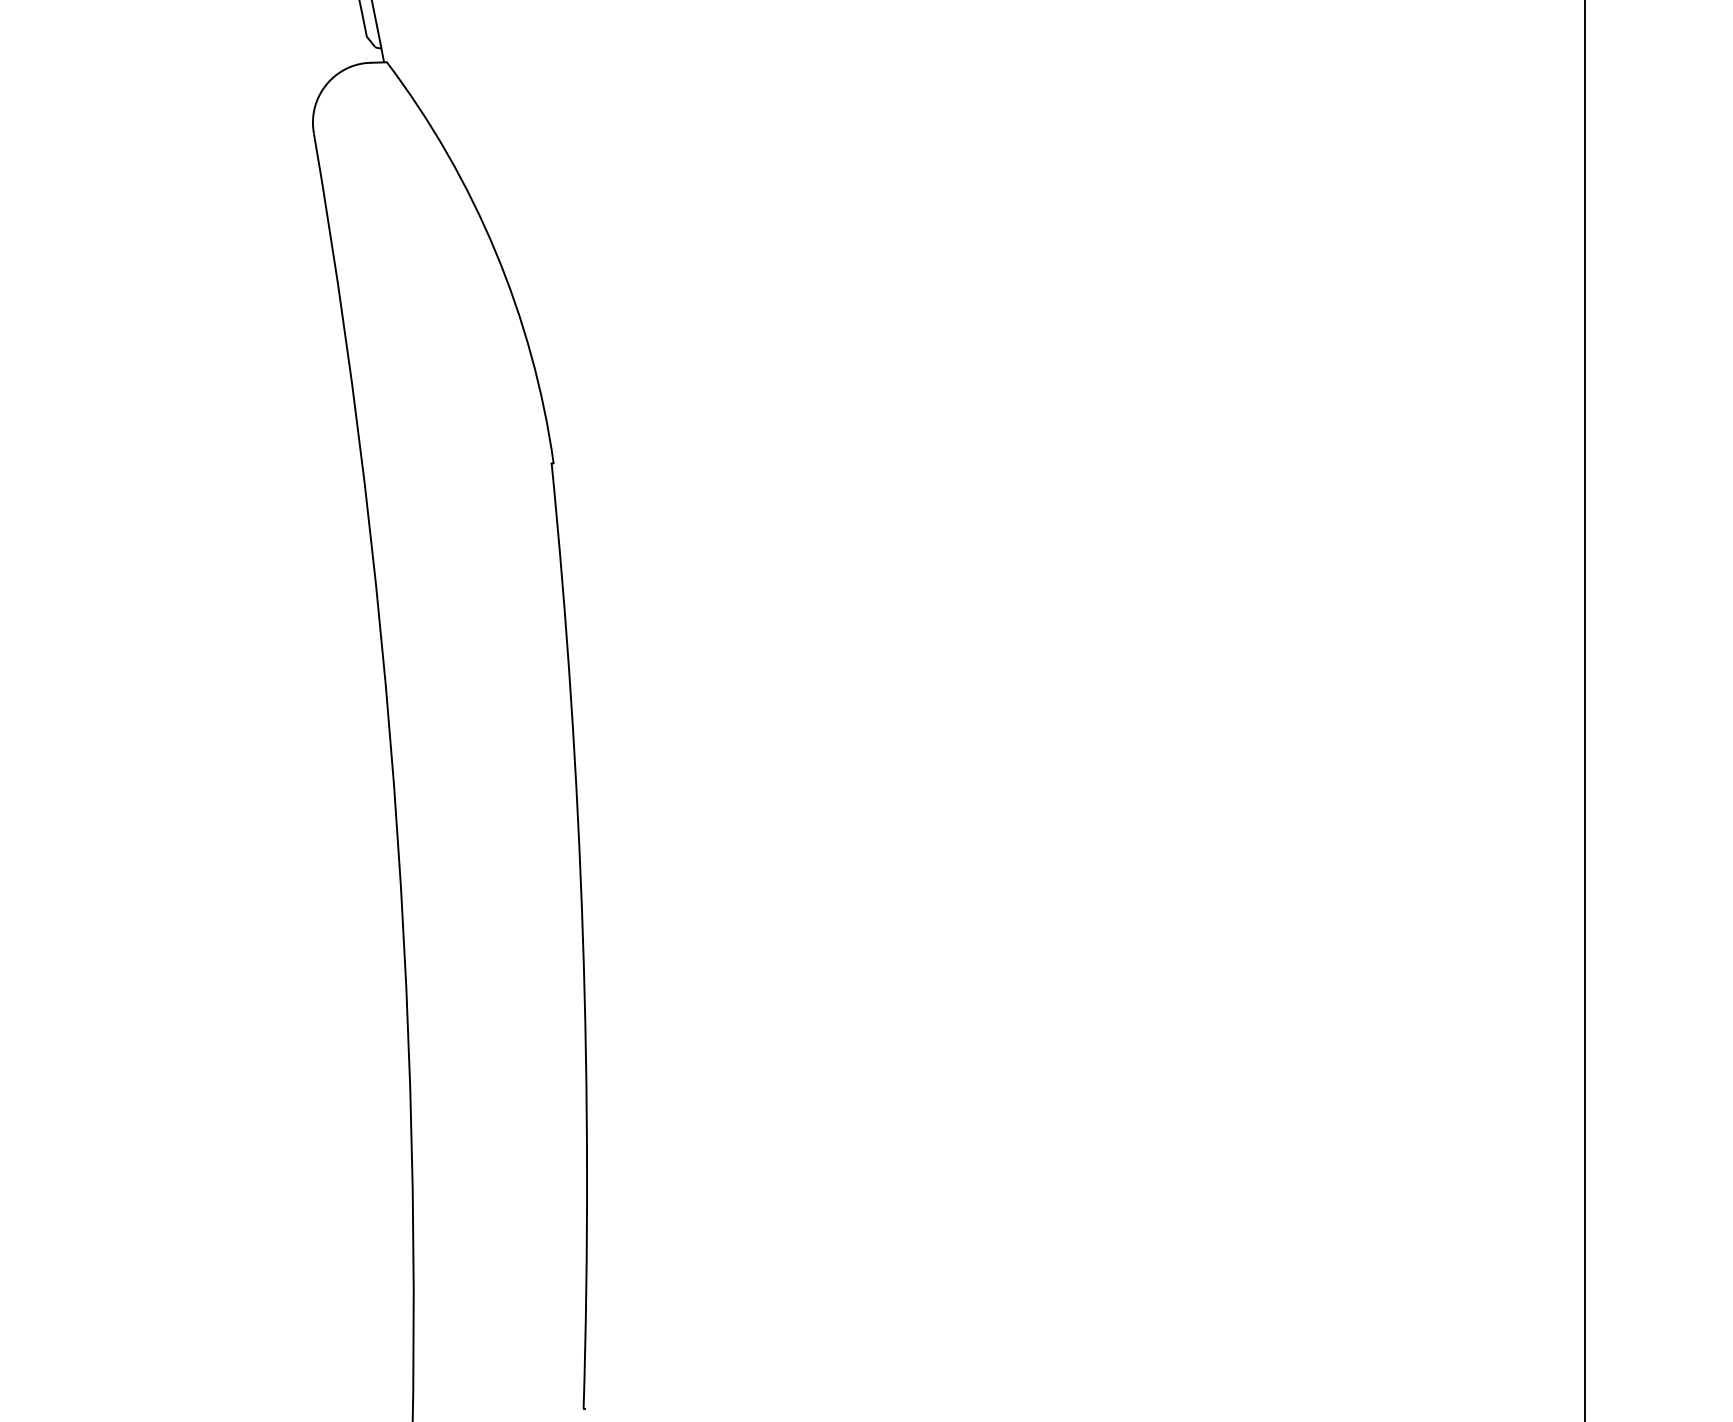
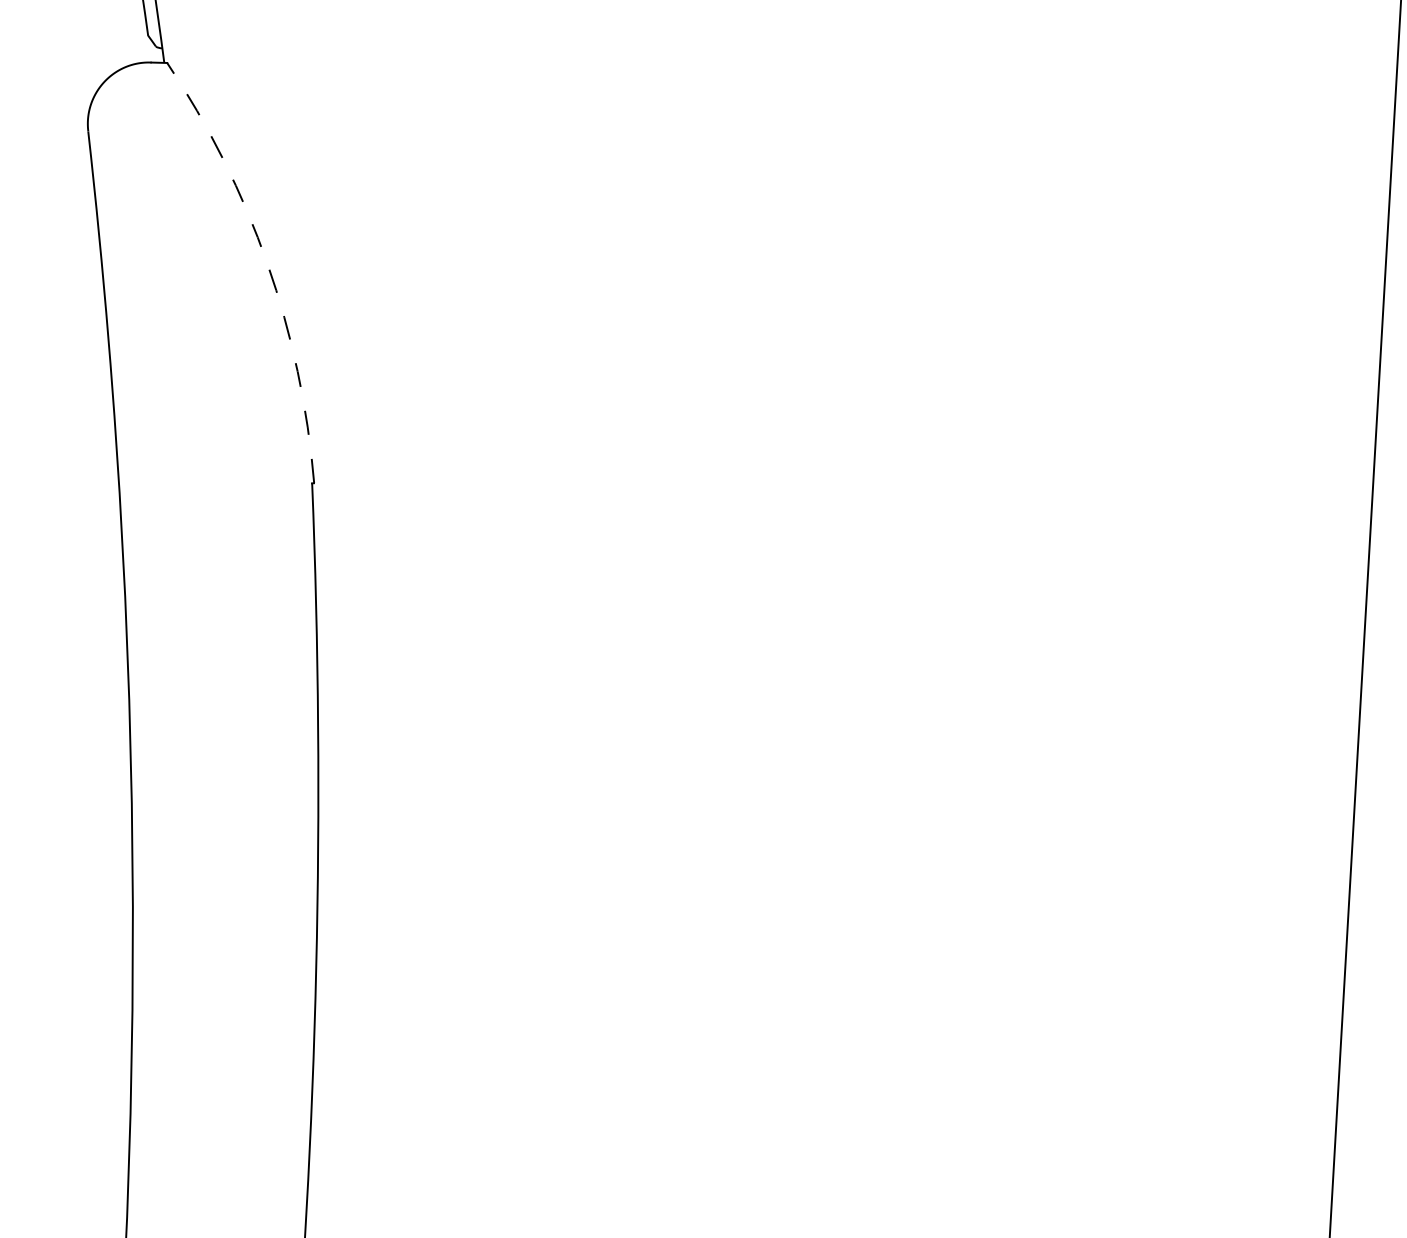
arc: (495, 252) -> (267, 264), solid -> dashed

